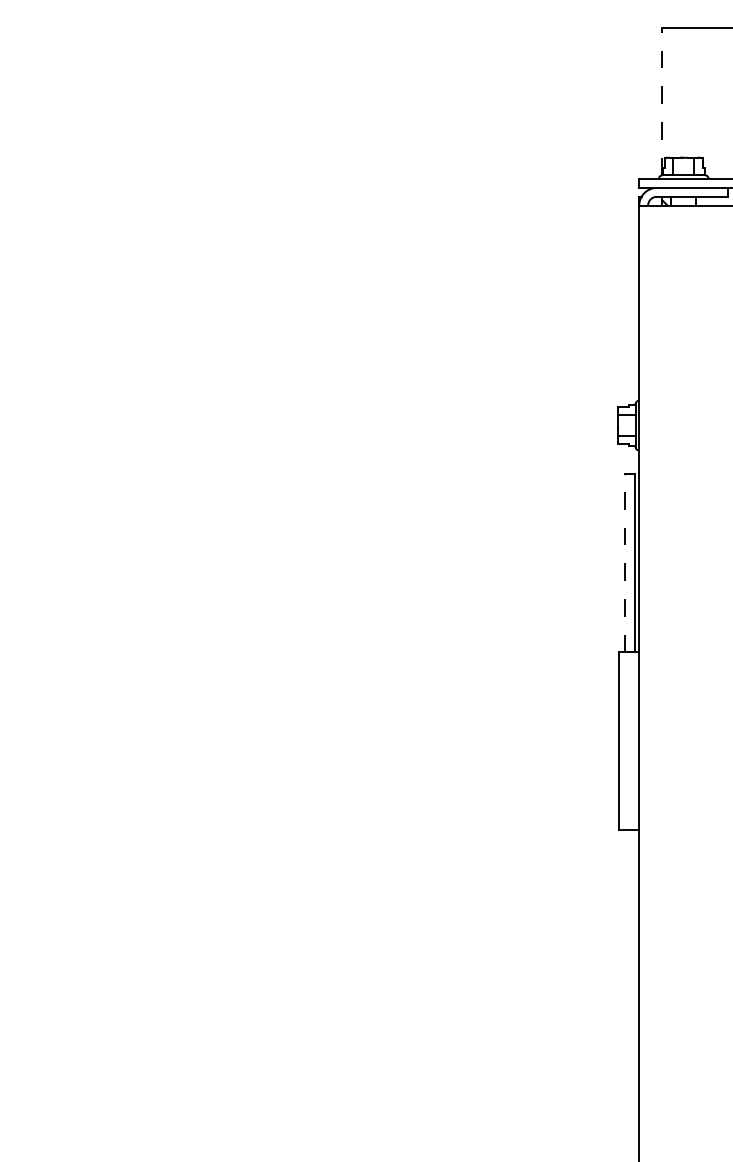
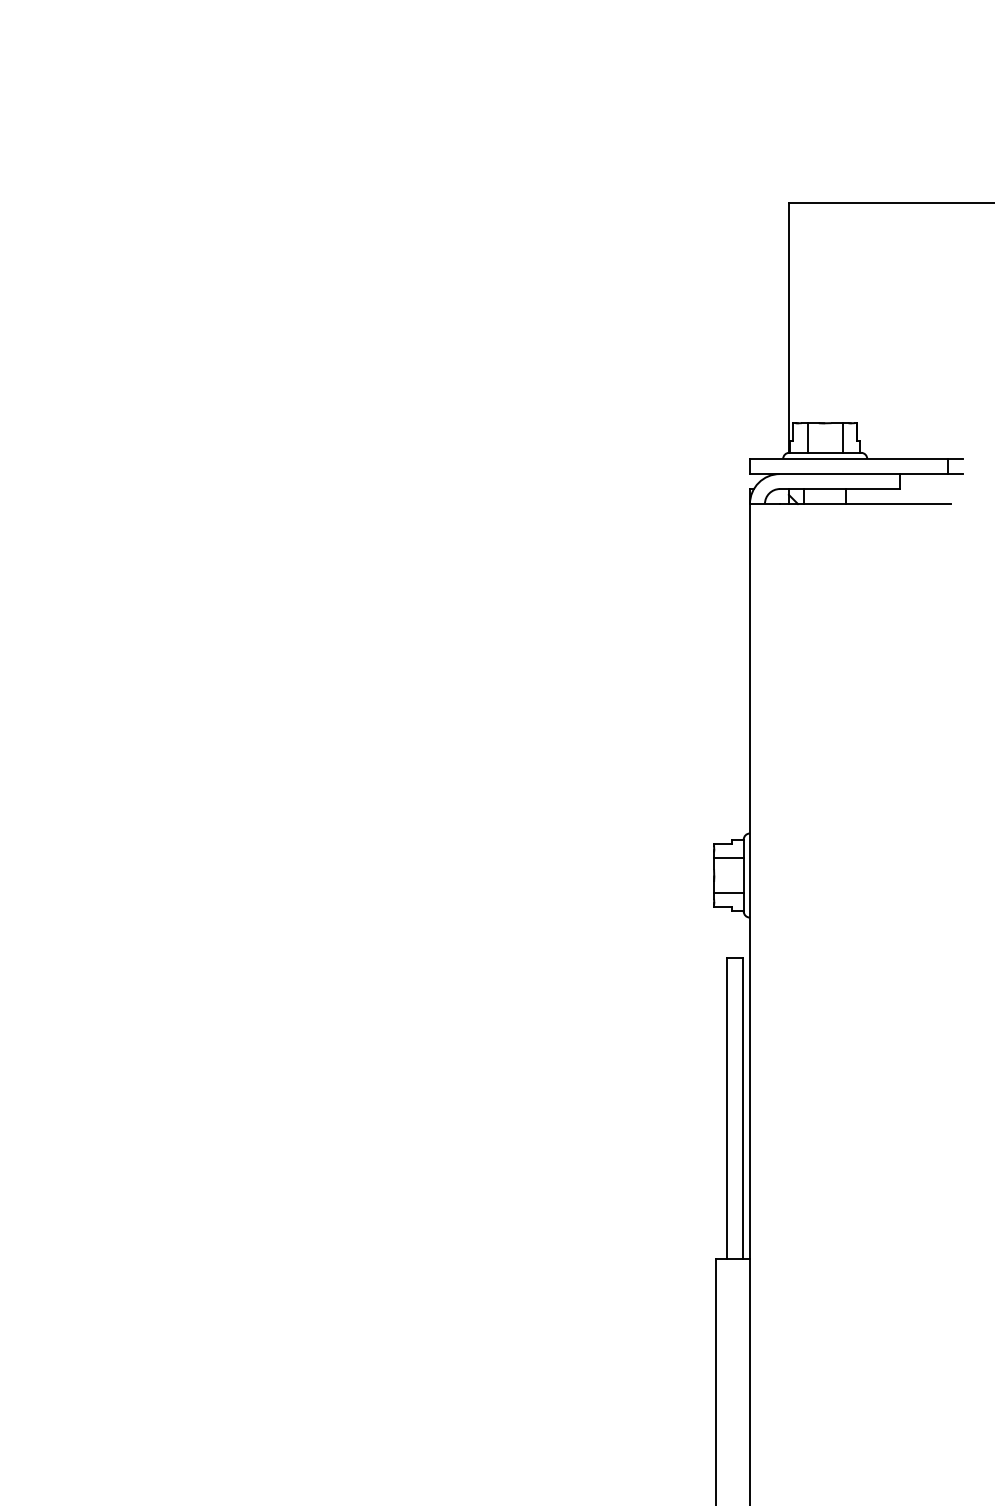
line: (662, 101) -> (789, 328), dashed -> solid
line: (625, 562) -> (726, 1106), dashed -> solid

